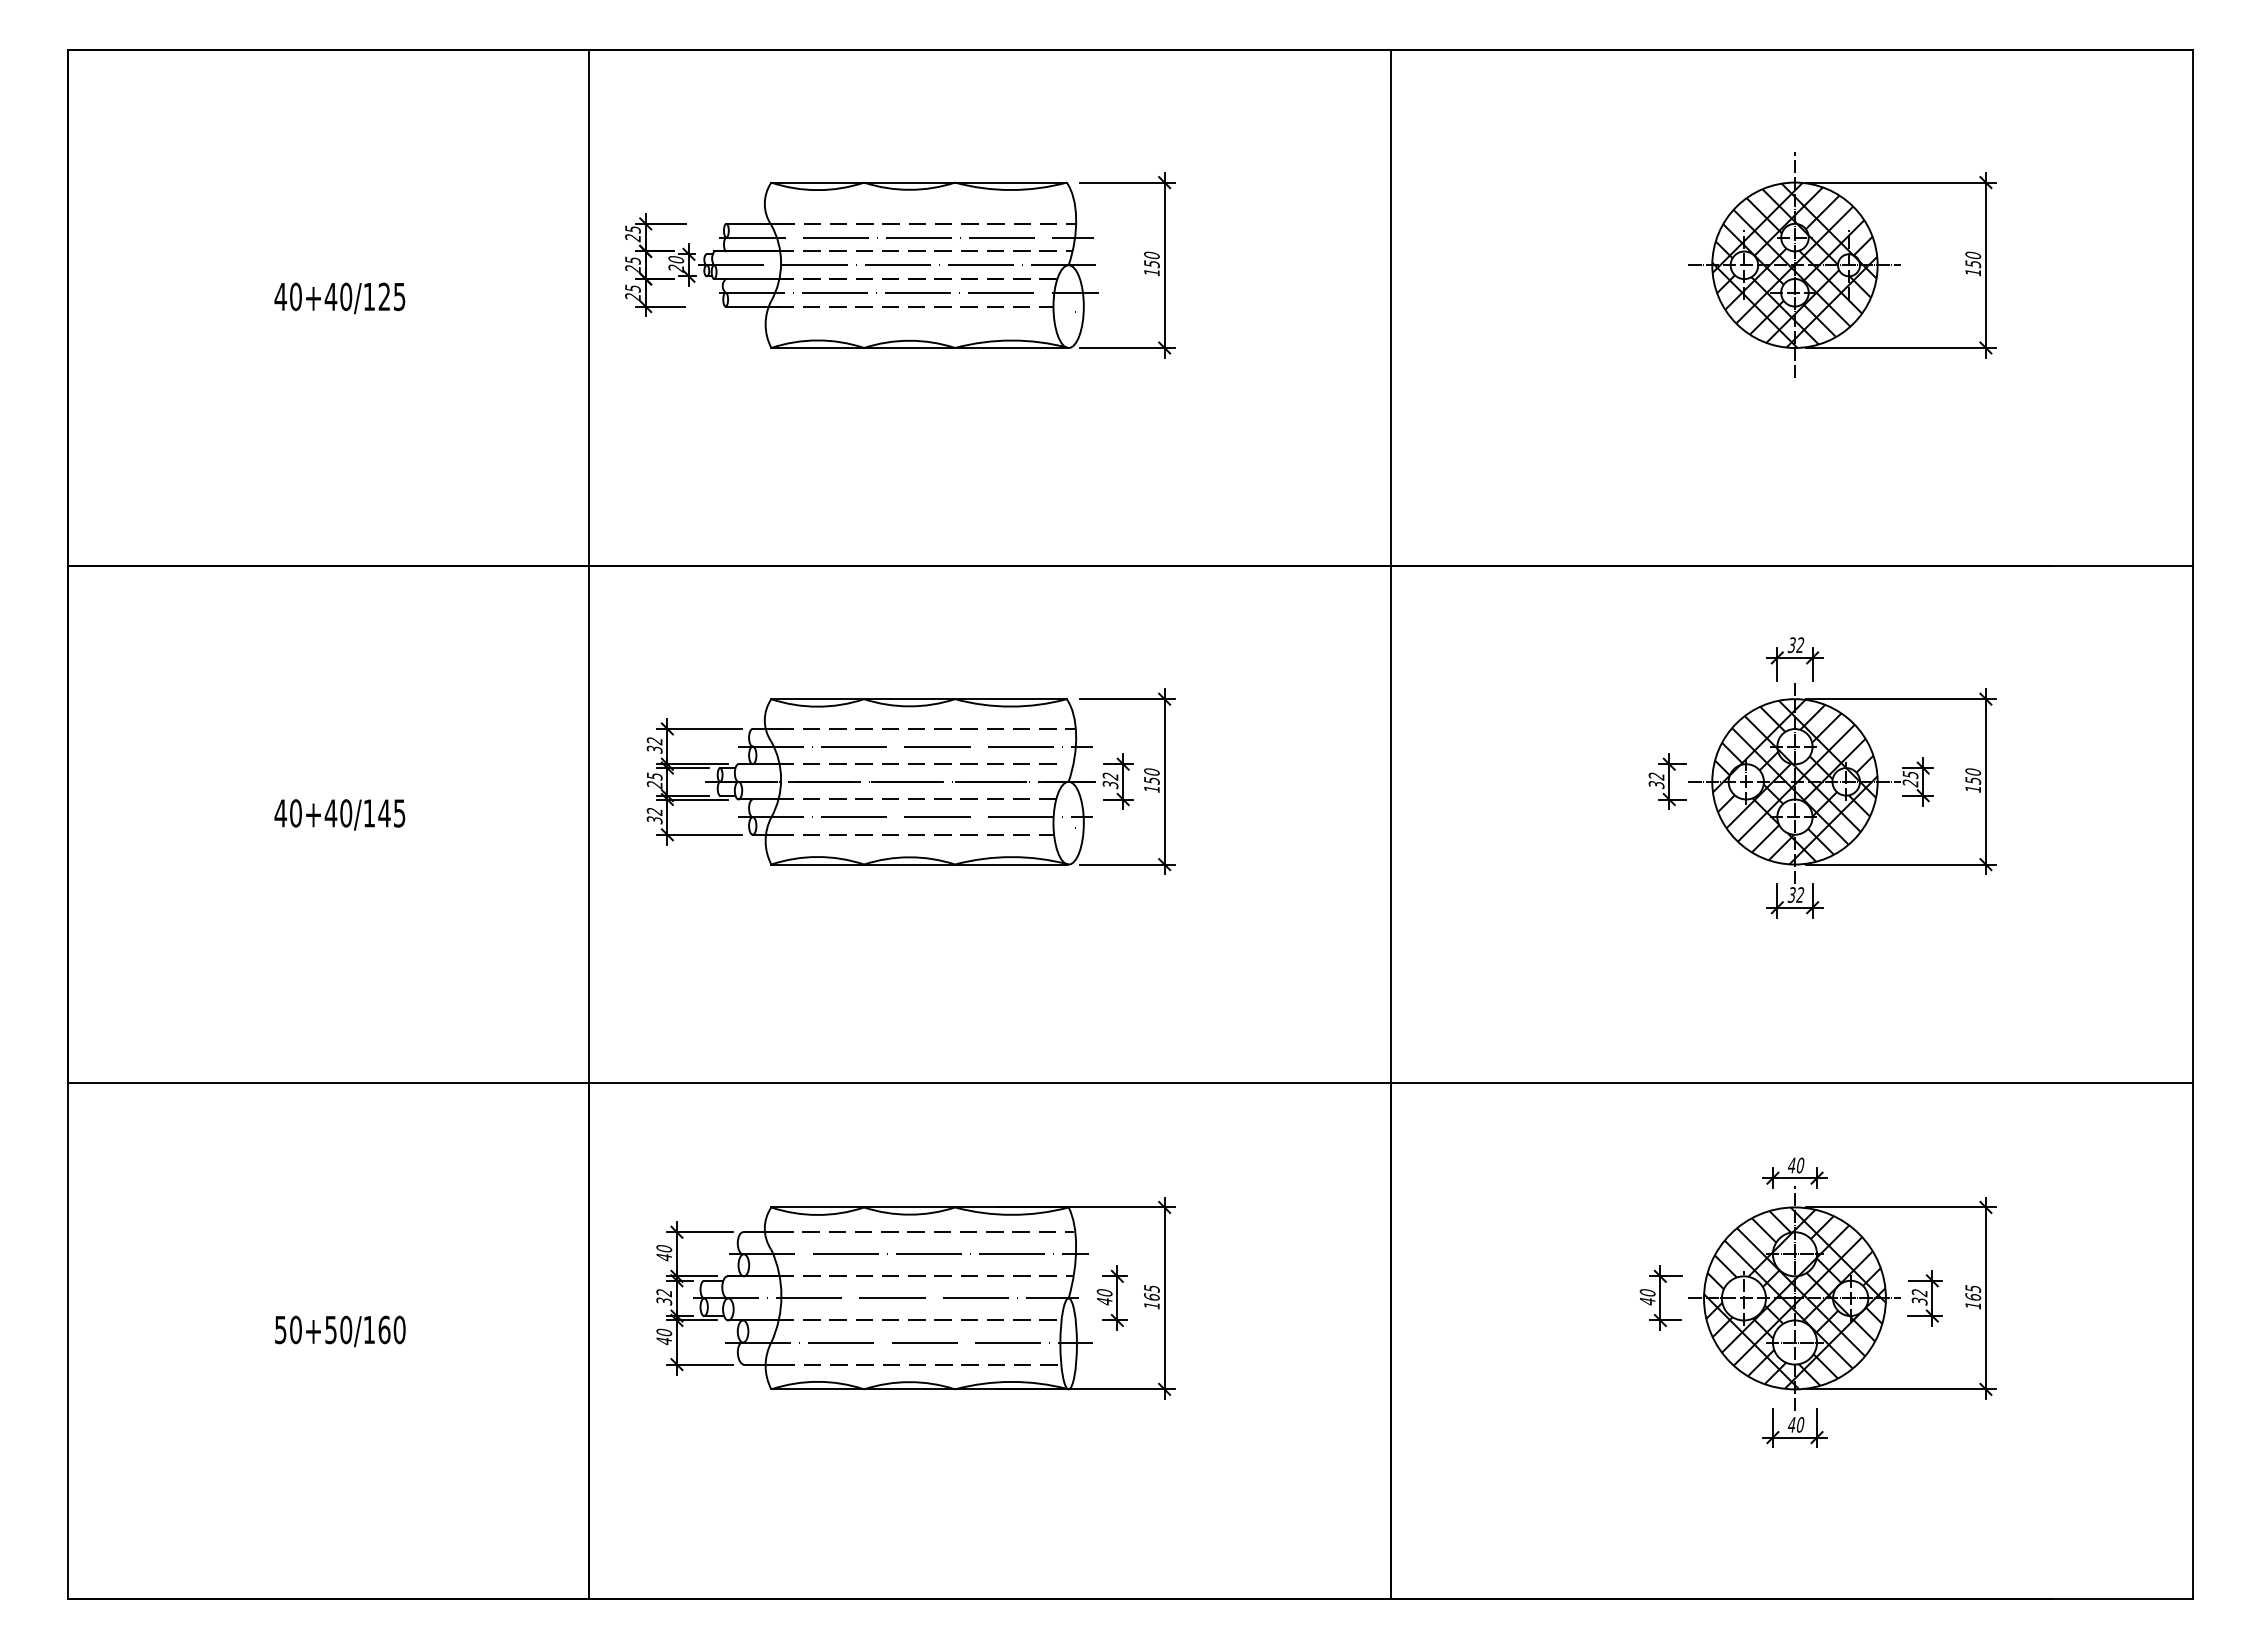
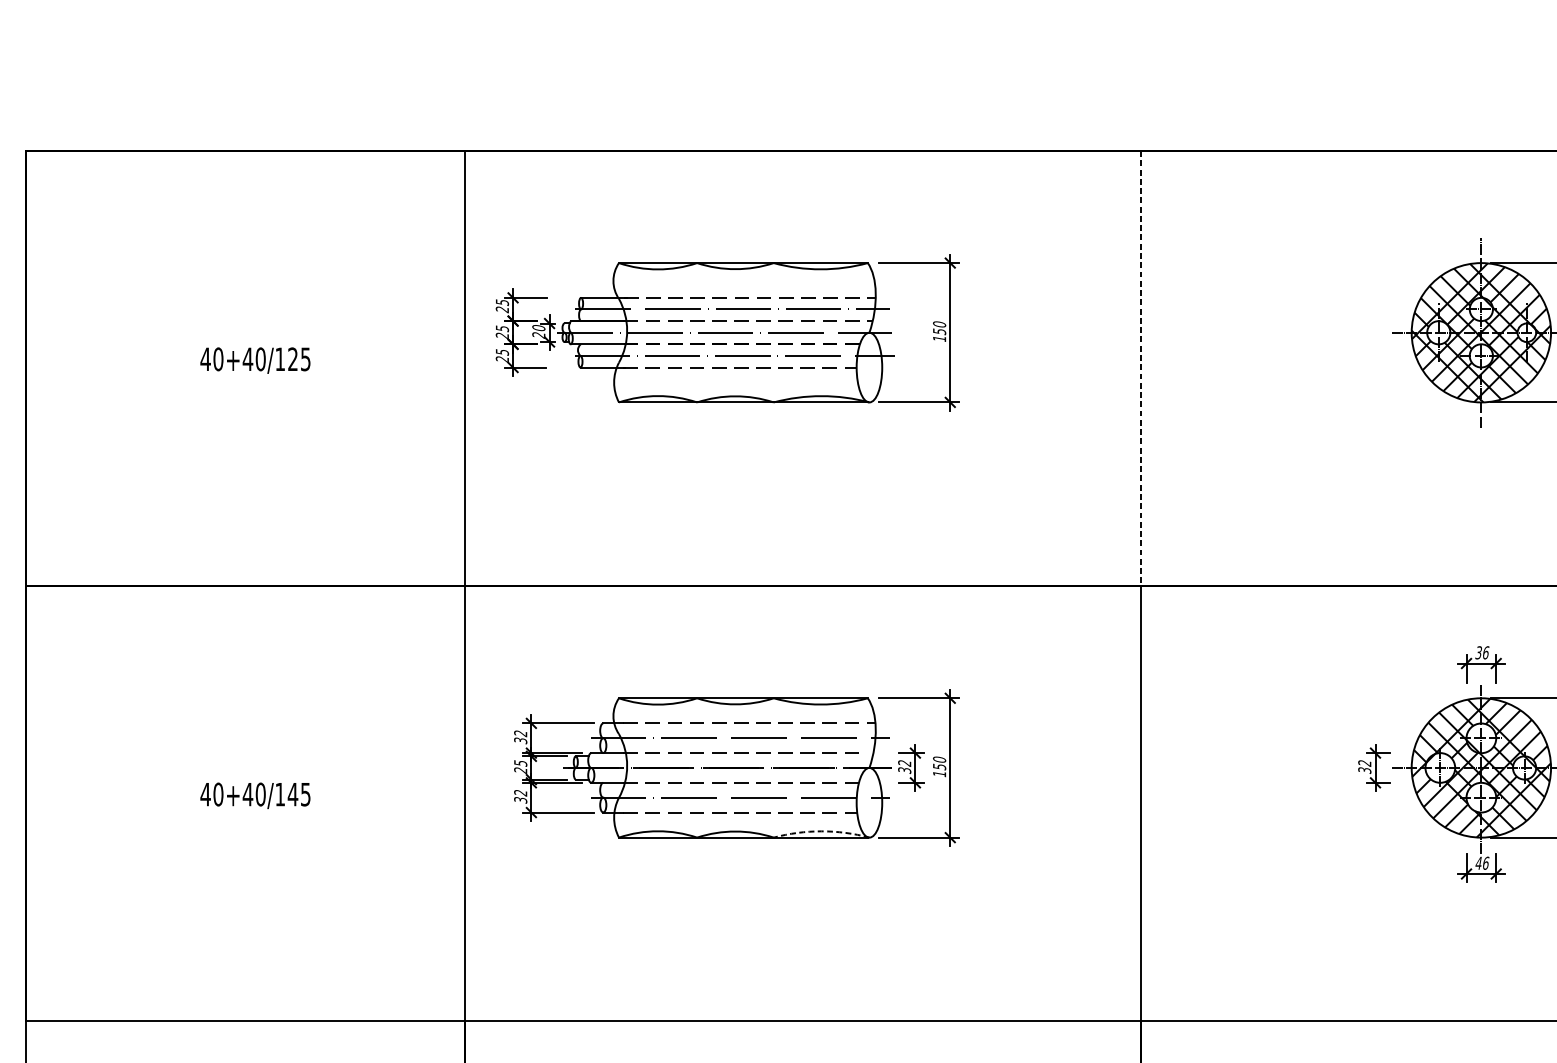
line: (1390, 308) -> (1140, 369), solid -> dashed
text: (1800, 645) -> (1486, 653), 32 -> 36
arc: (1011, 857) -> (821, 831), solid -> dashed
text: (1795, 894) -> (1481, 862), 32 -> 46

